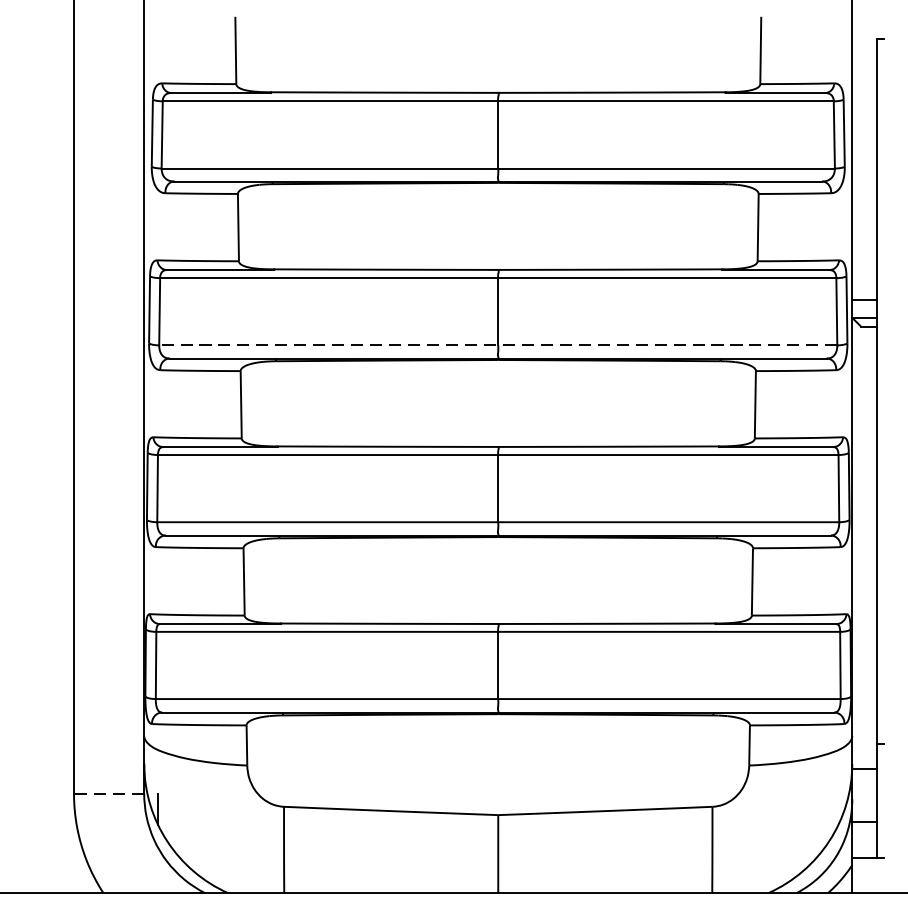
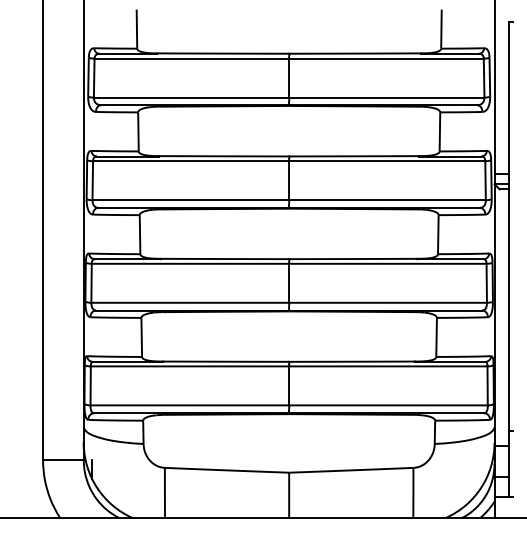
line: (498, 345) -> (289, 200), dashed -> solid
line: (107, 794) -> (62, 460), dashed -> solid

